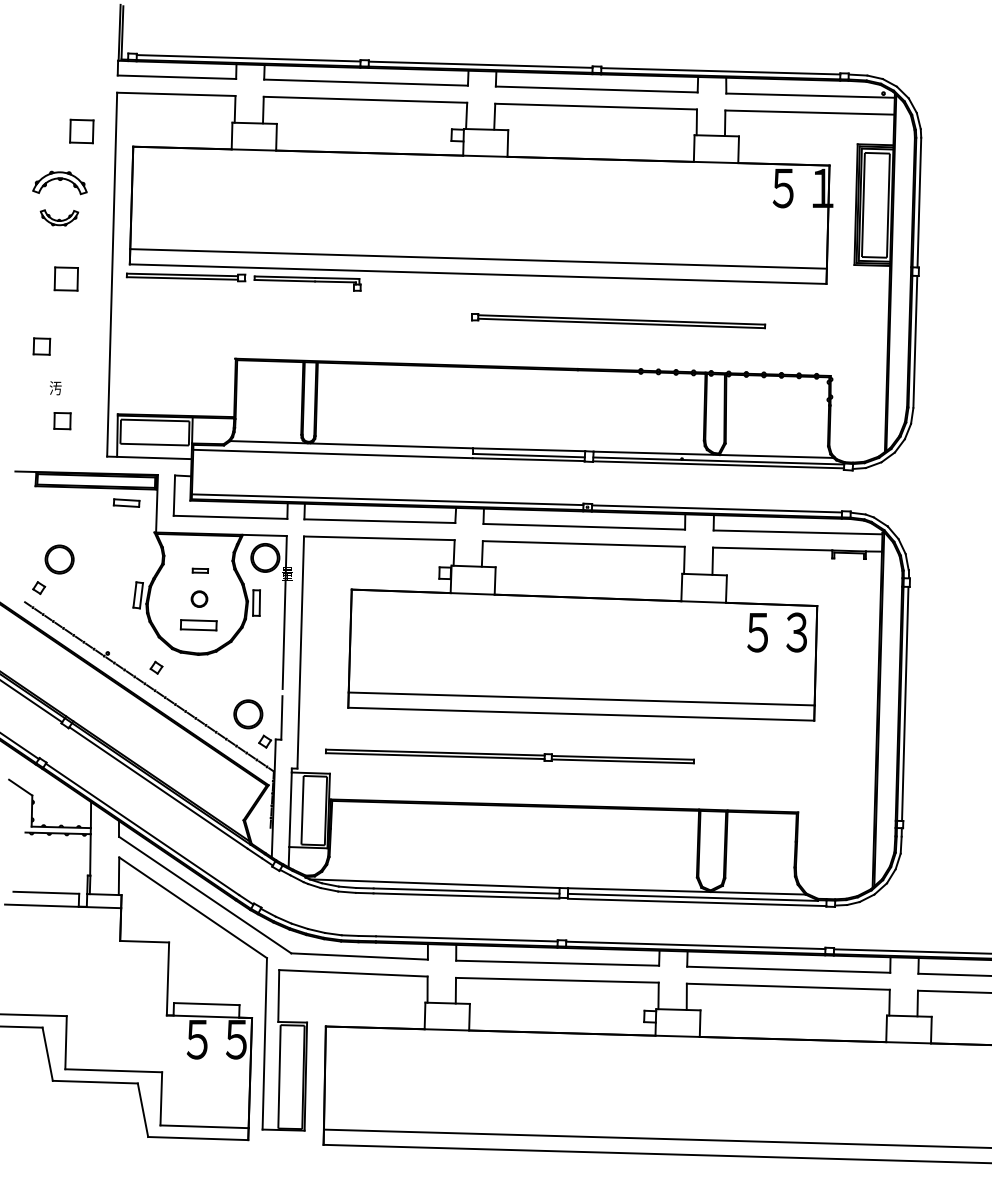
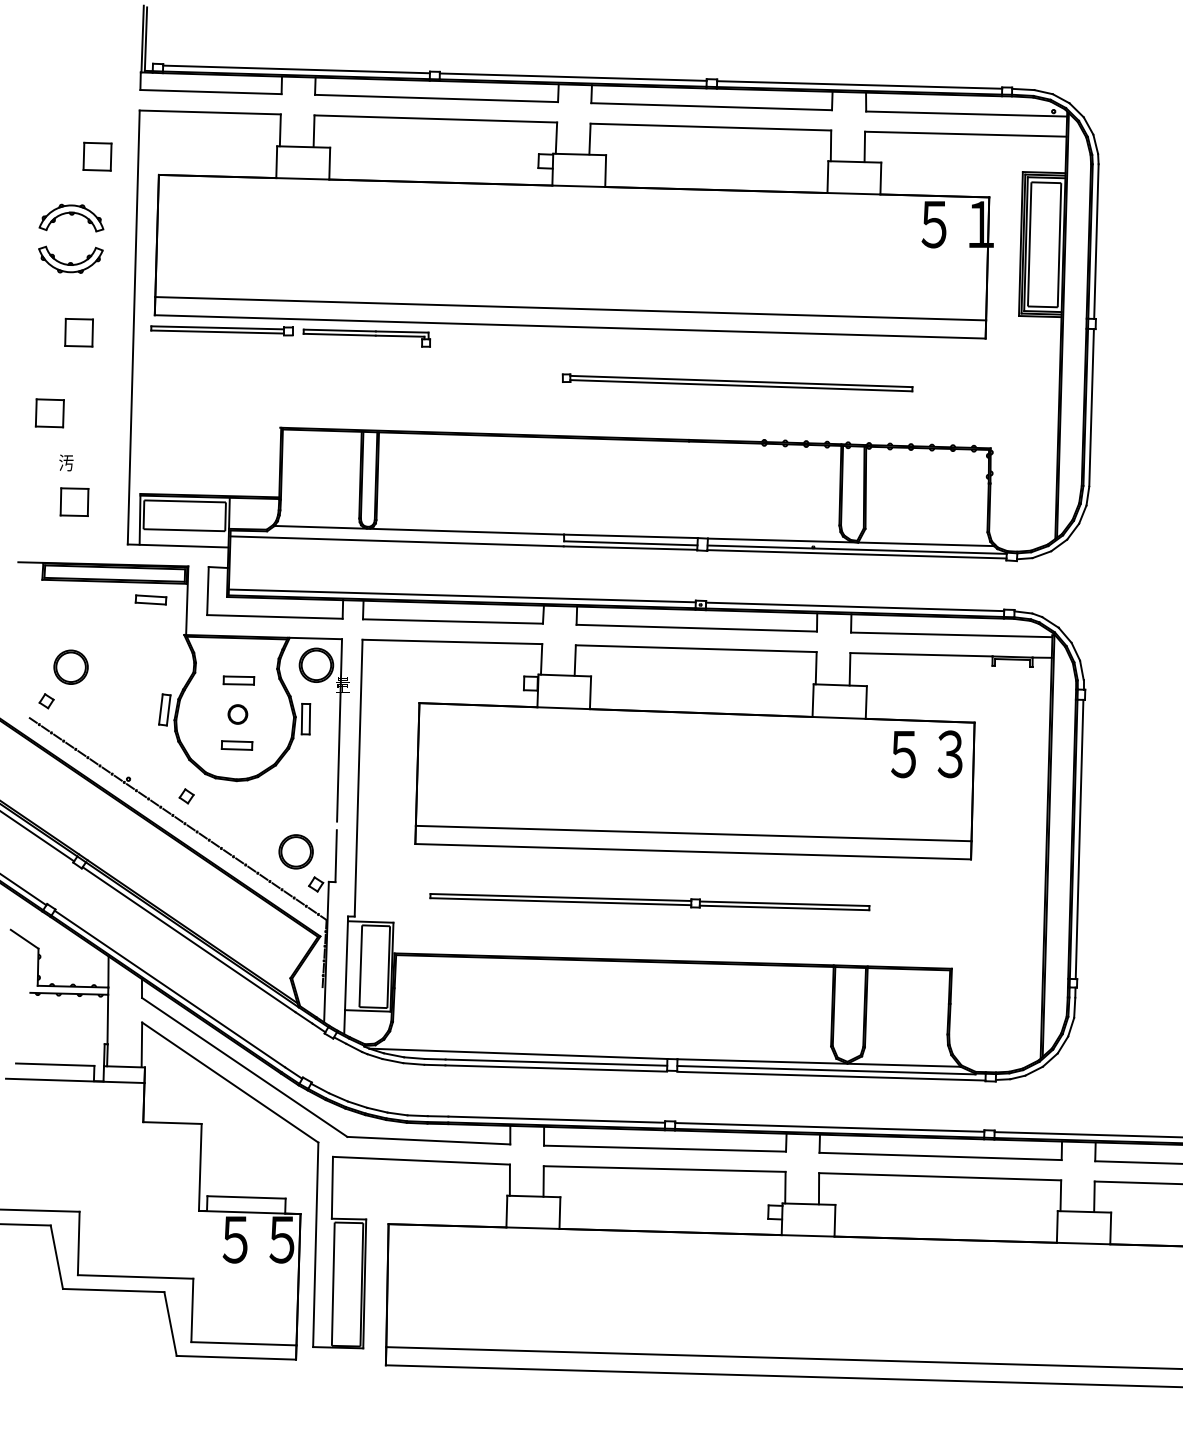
part: (59, 217) -> (70, 259), size x1.43
part: (41, 346) -> (49, 413), size x1.43
part: (62, 420) -> (74, 501), size x1.43
part: (200, 570) -> (239, 680), size x1.67
part: (198, 624) -> (236, 744), size x0.71
part: (509, 756) -> (649, 902), moved

